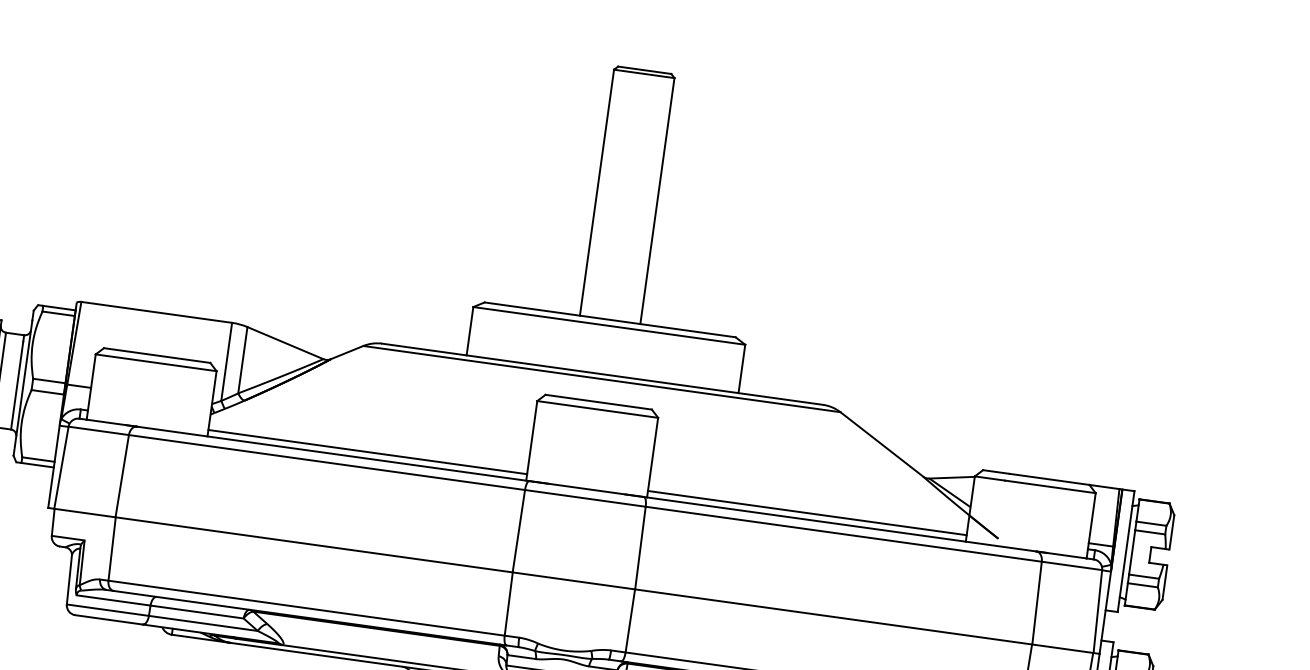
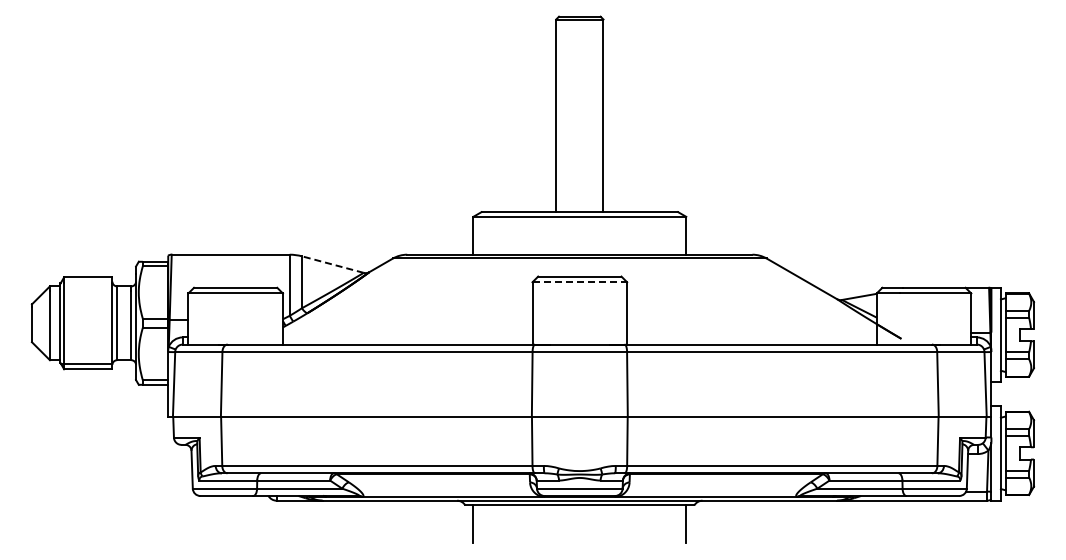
line: (284, 342) -> (332, 264), solid -> dashed
line: (598, 409) -> (580, 282), solid -> dashed
line: (367, 452) -> (407, 339), removed
line: (806, 512) -> (751, 339), removed

